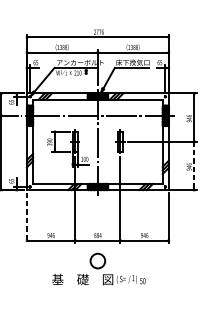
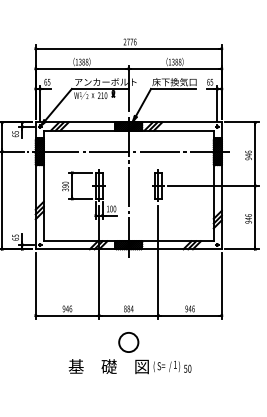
line: (194, 165) -> (255, 217), dashed -> solid
line: (26, 218) -> (35, 286), dashed -> solid

